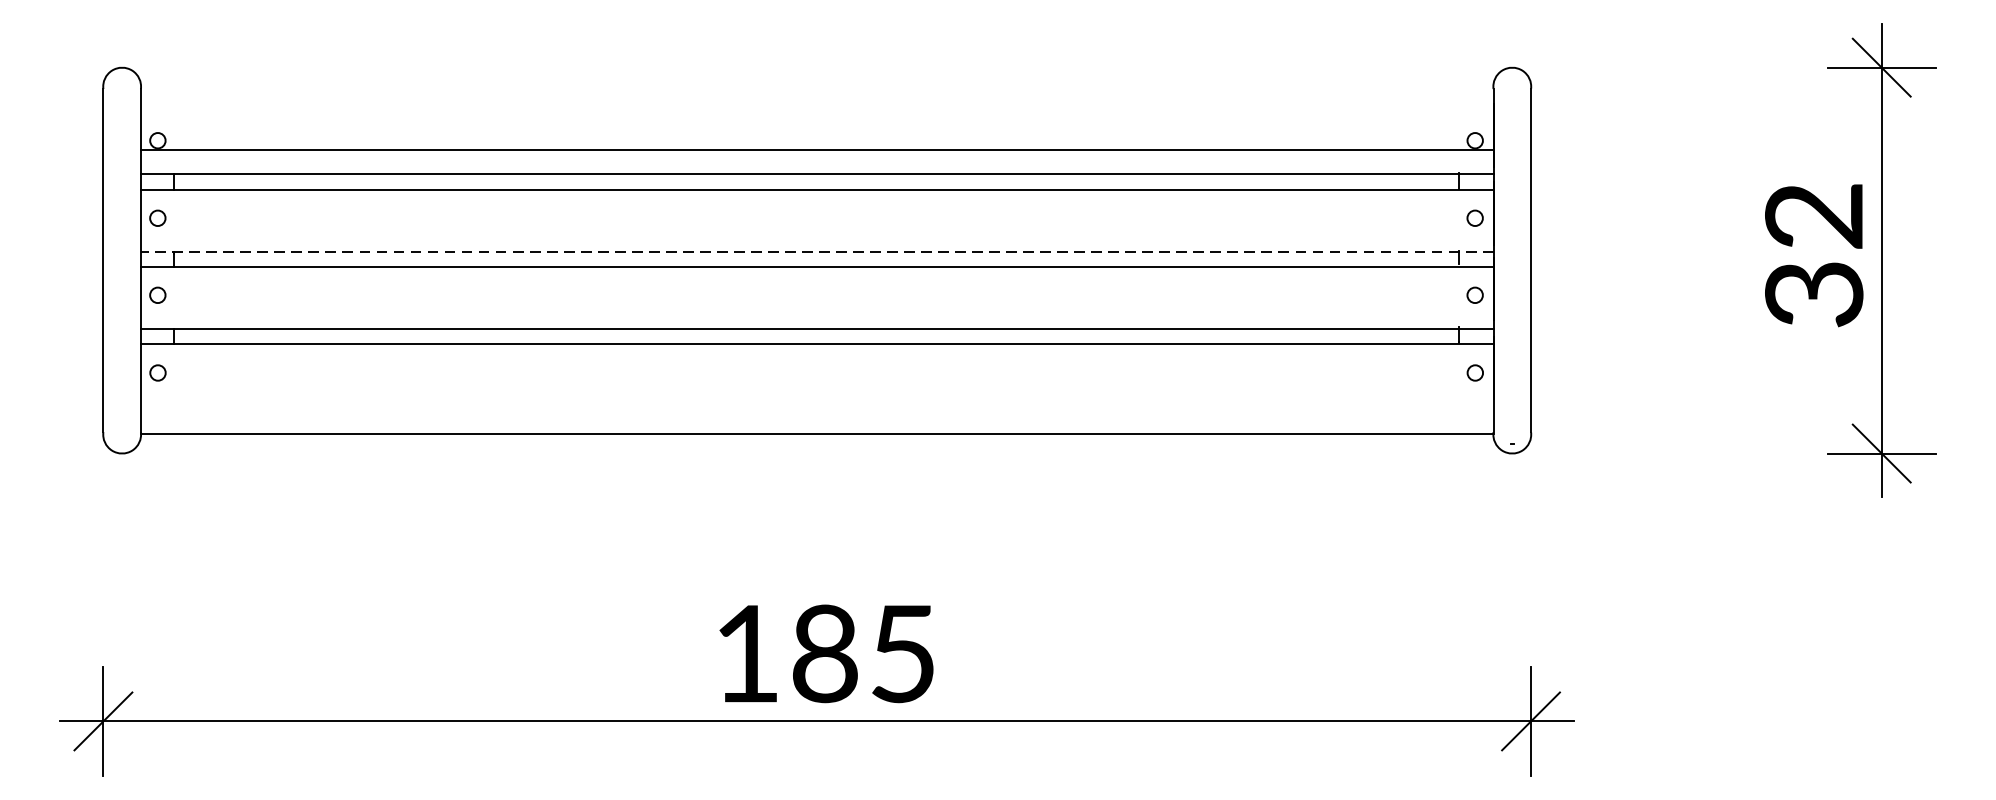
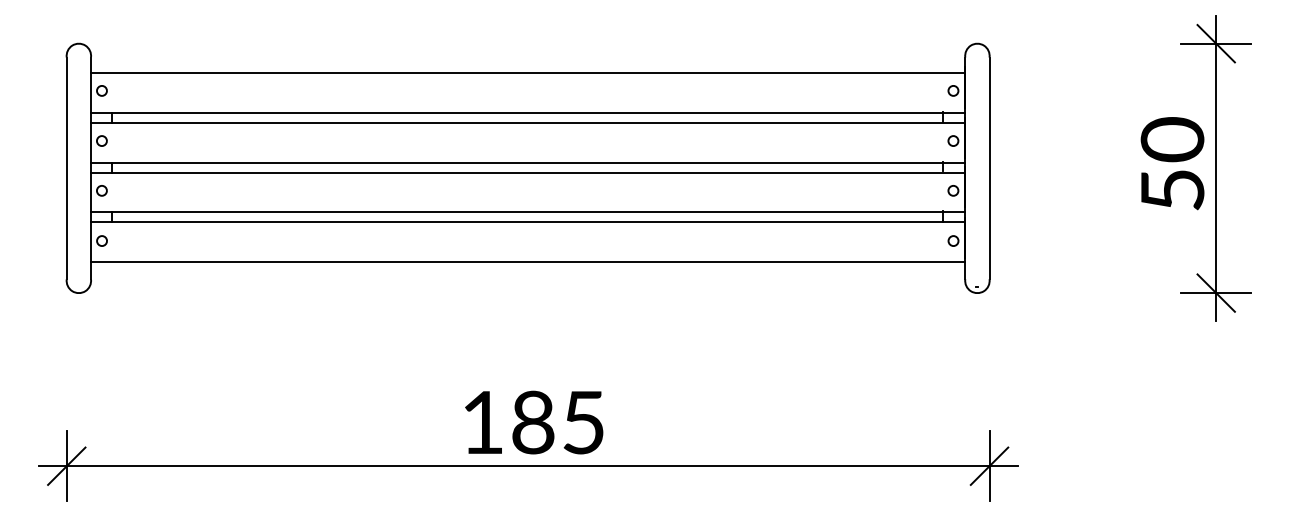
line: (817, 149) -> (528, 72), moved
line: (816, 251) -> (527, 162), dashed -> solid
text: (1814, 254) -> (1172, 164), 32 -> 50
line: (817, 434) -> (528, 262), moved

